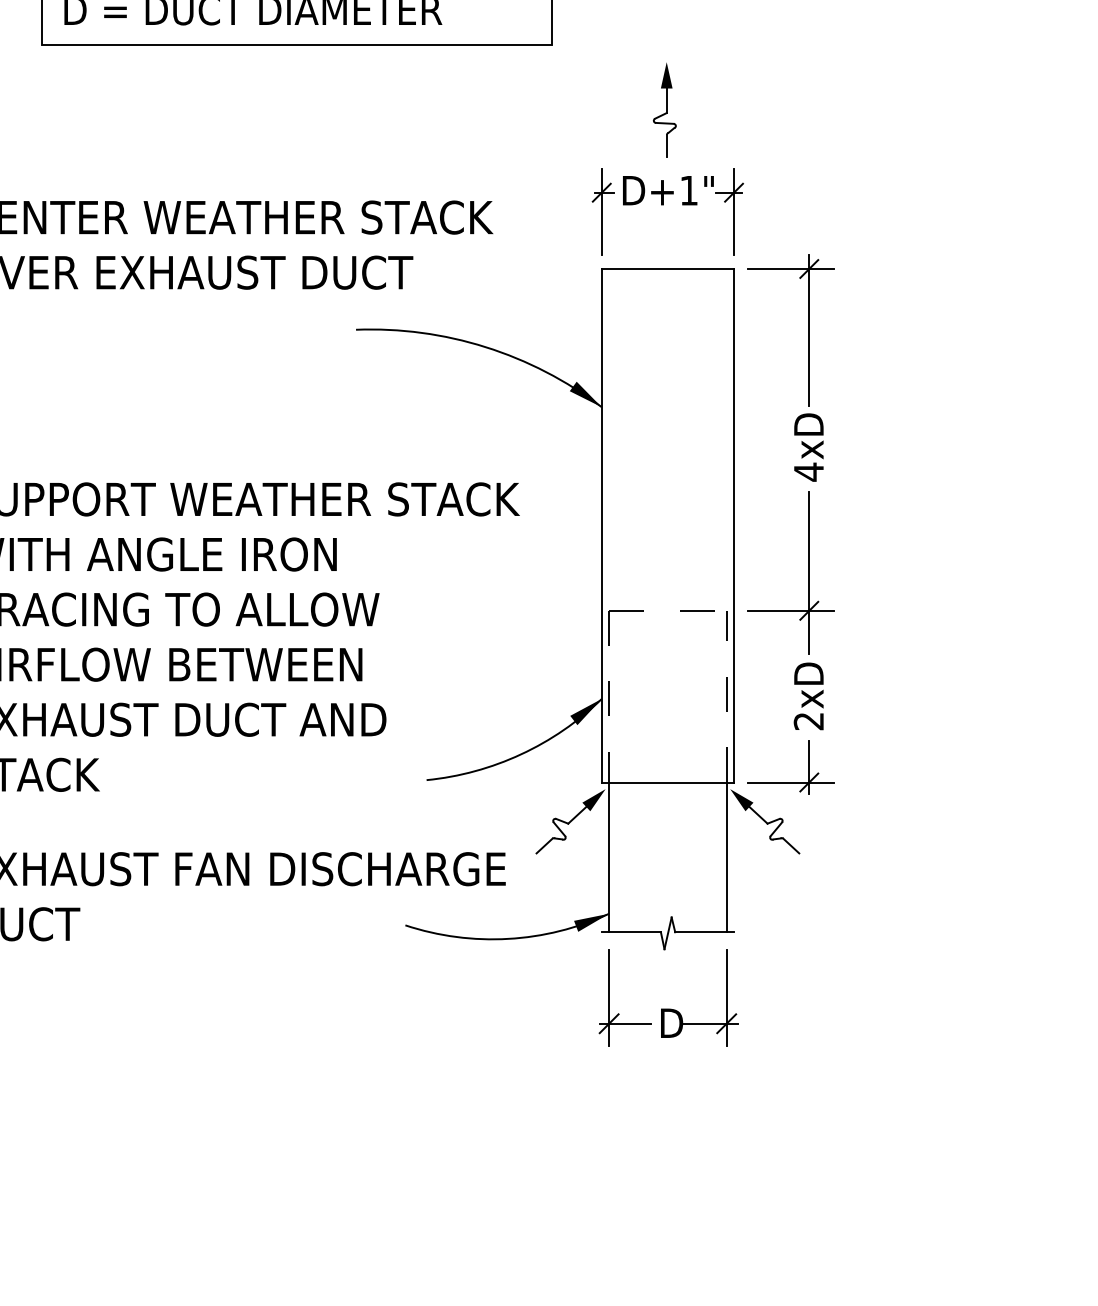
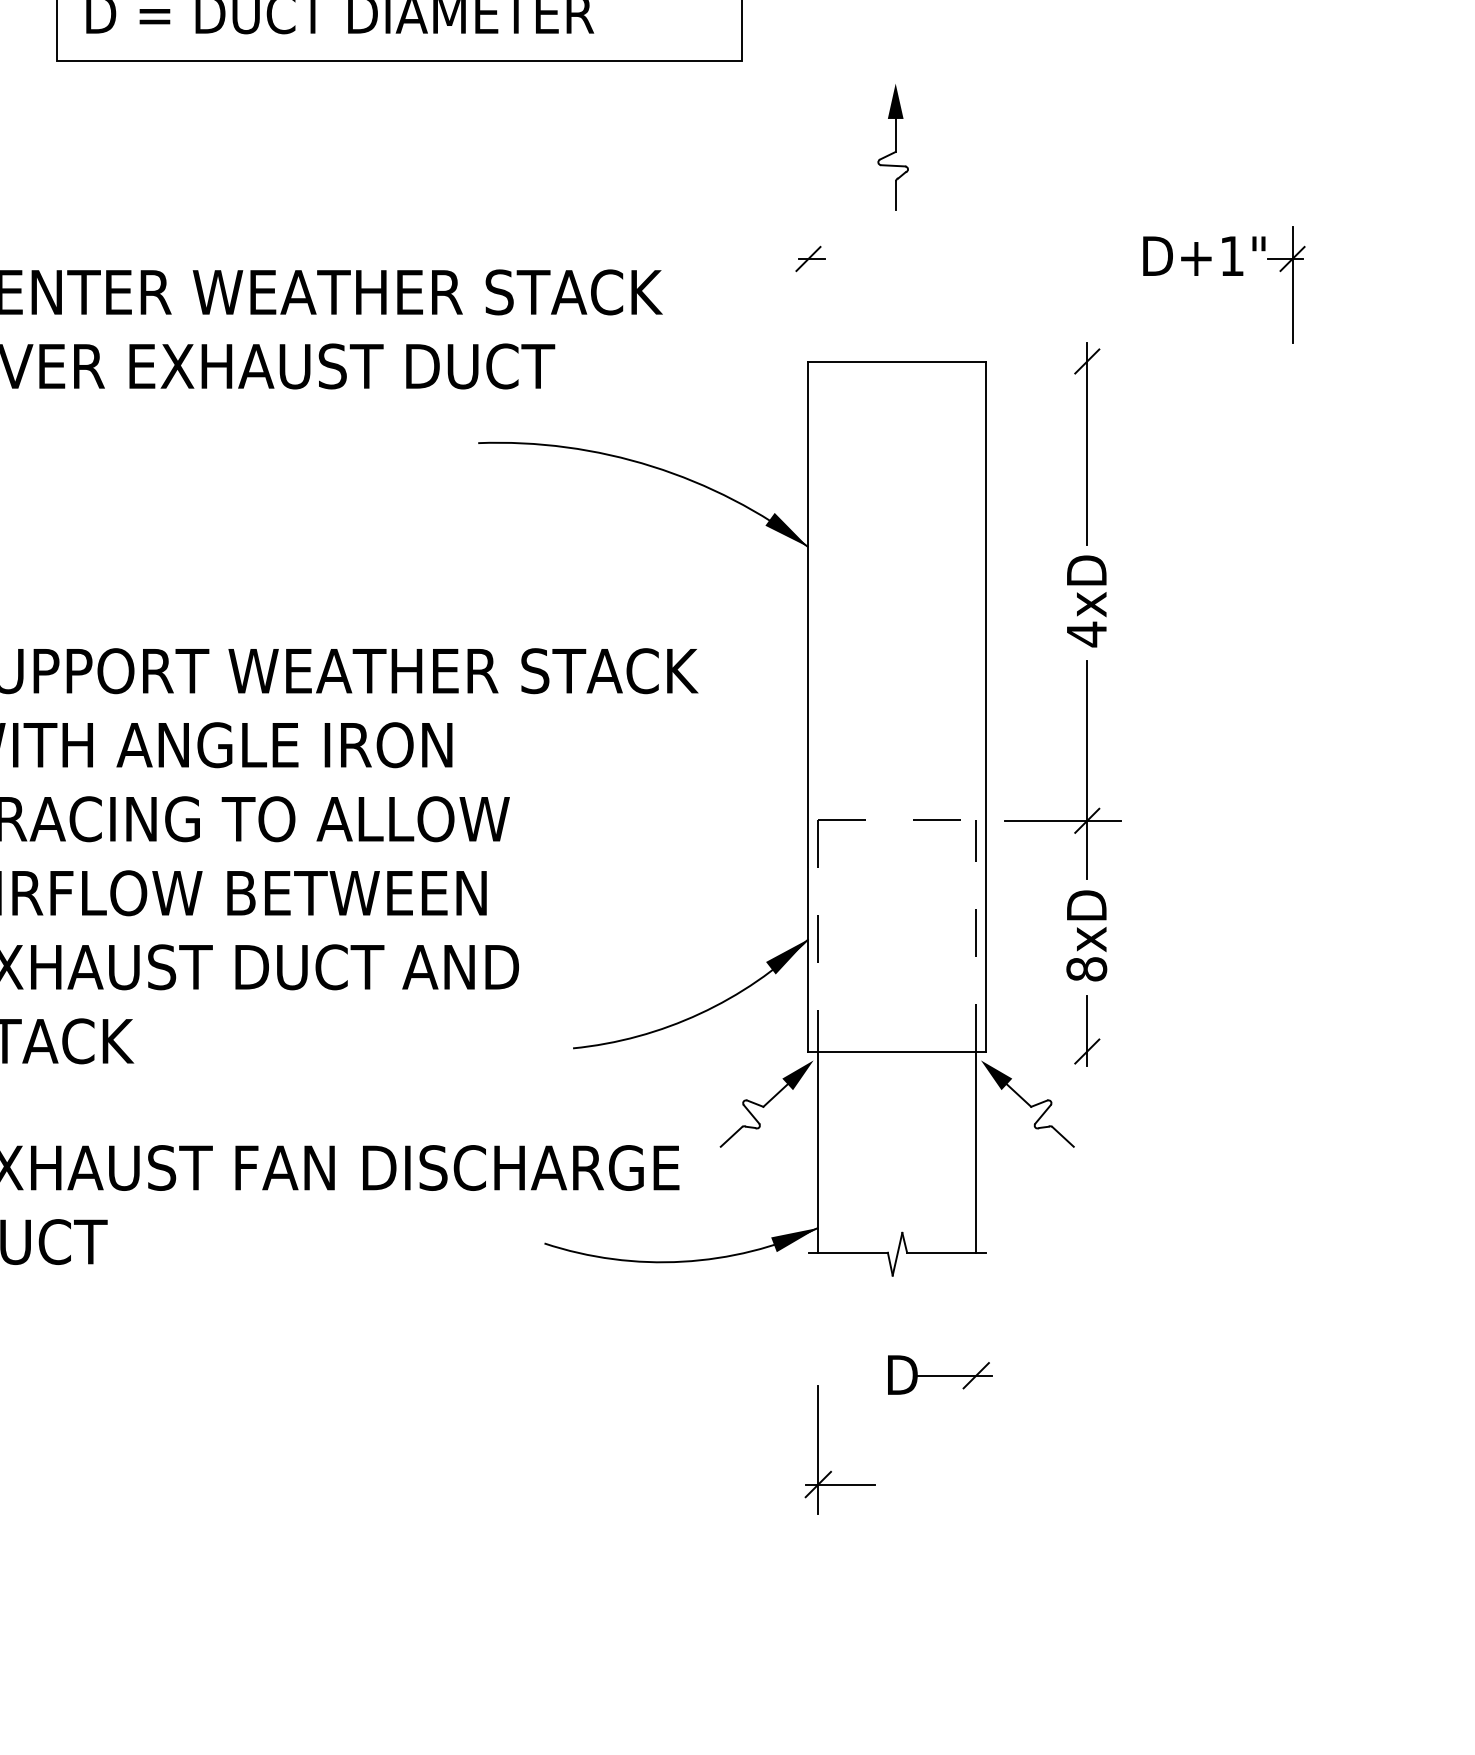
line: (601, 211) -> (808, 284), removed
part: (683, 211) -> (1224, 284), moved
line: (791, 269) -> (1063, 362), removed
text: (808, 721) -> (1086, 969), 2xD -> 8xD
line: (791, 782) -> (1063, 1051), removed
part: (609, 997) -> (818, 1449), moved
line: (726, 997) -> (976, 1340), removed

